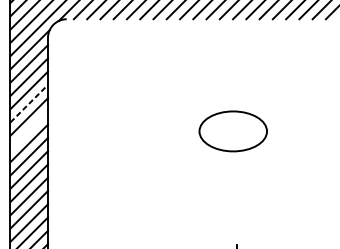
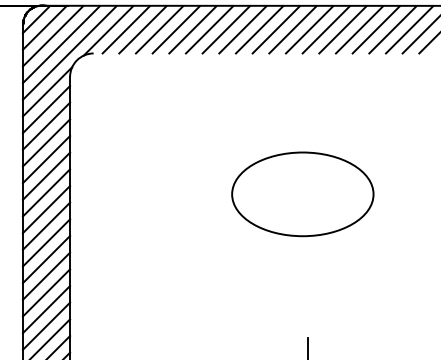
line: (29, 103) -> (46, 159), dashed -> solid
line: (29, 129) -> (46, 192), added
part: (232, 131) -> (302, 194), size x1.67

